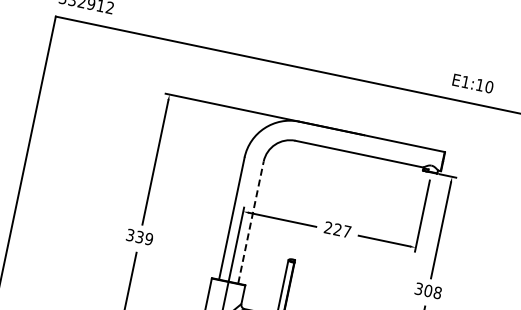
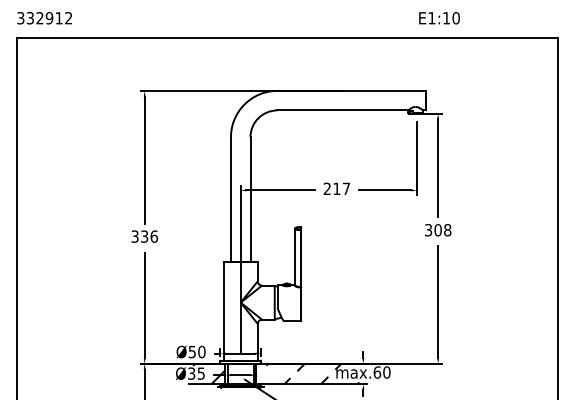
line: (251, 221) -> (250, 198), dashed -> solid
text: (337, 229) -> (336, 188), 227 -> 217
text: (149, 239) -> (154, 236), 339 -> 336

